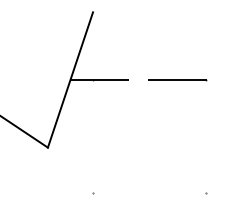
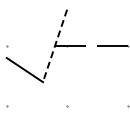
line: (69, 81) -> (54, 46), solid -> dashed

